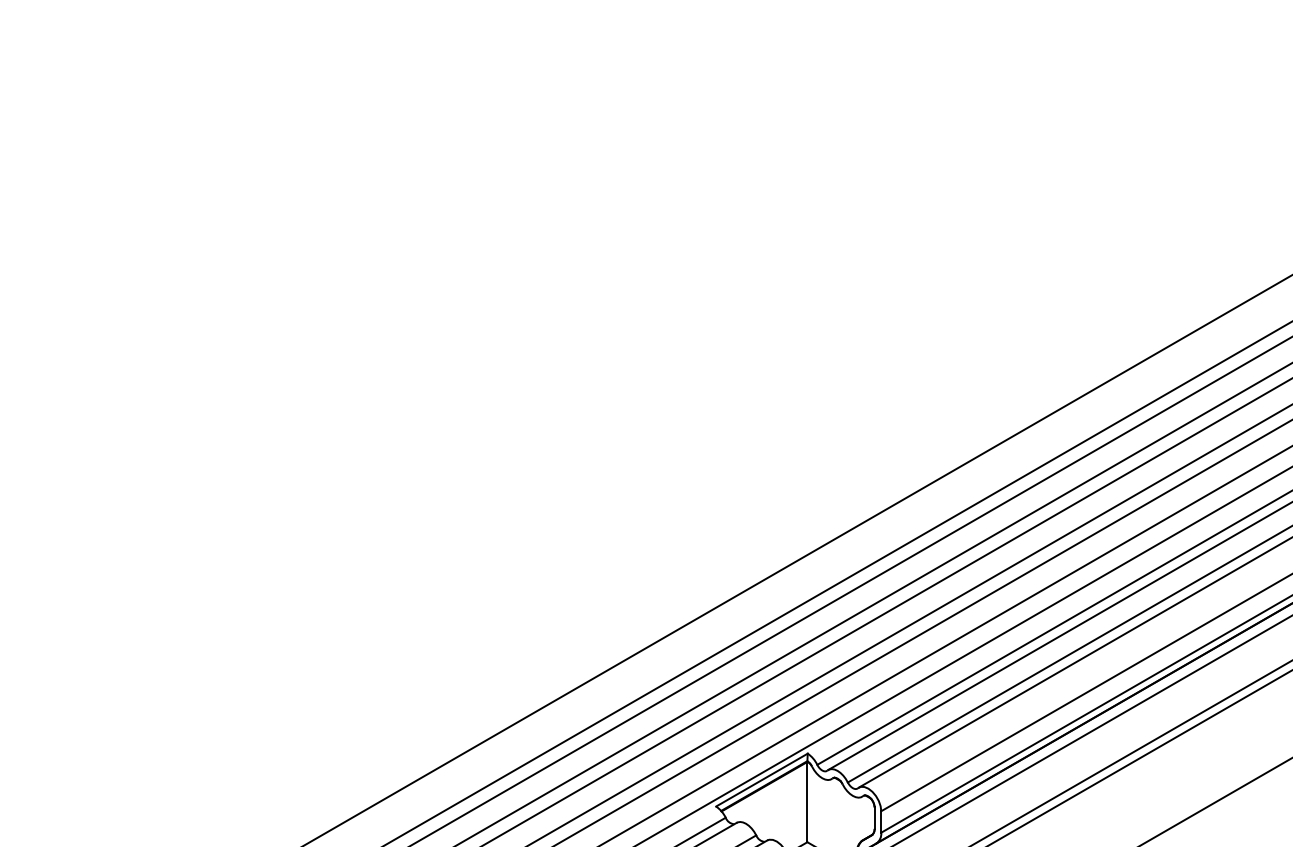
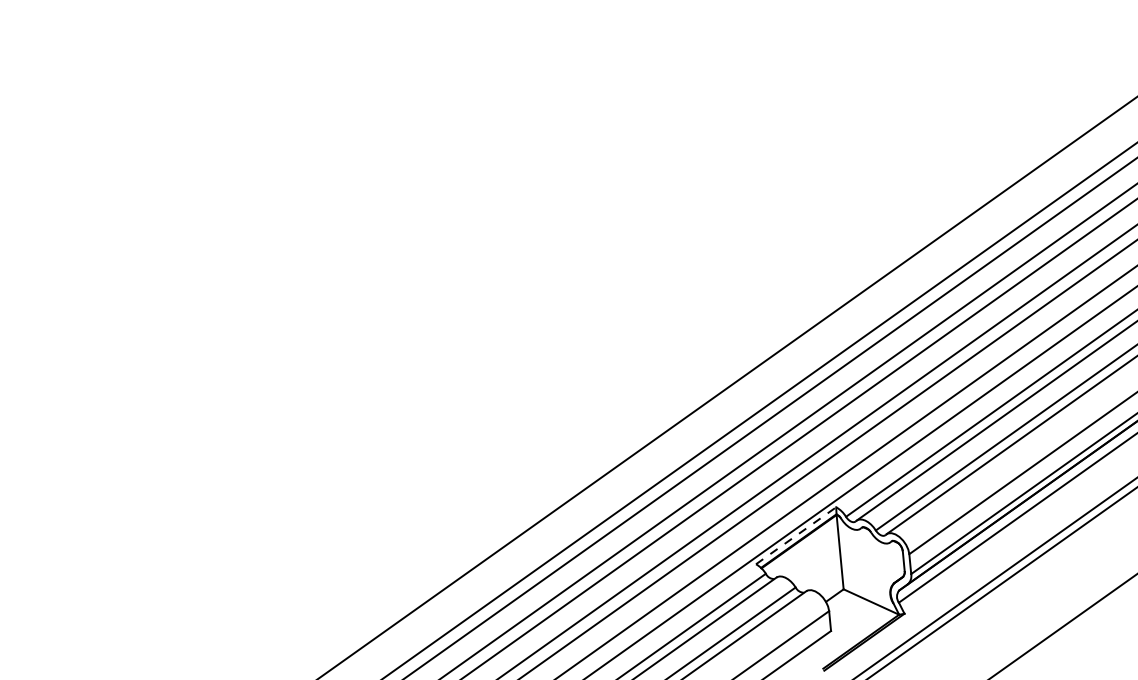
line: (761, 780) -> (795, 536), solid -> dashed

